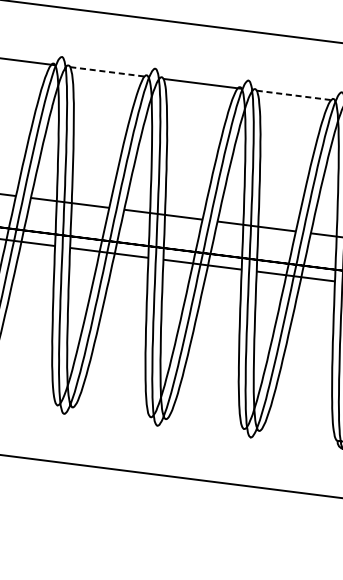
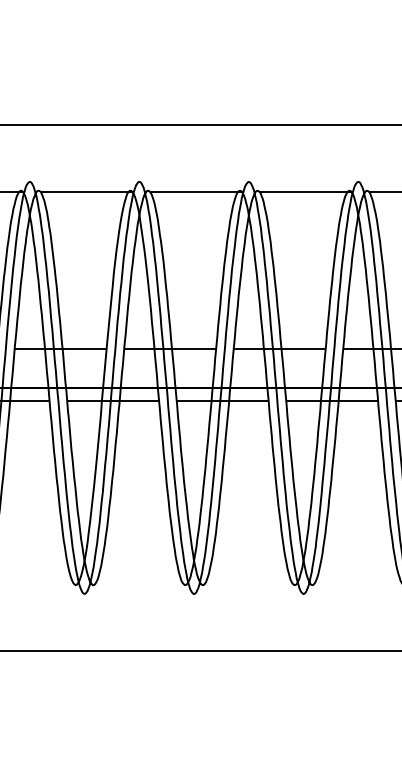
line: (109, 72) -> (87, 192), dashed -> solid
line: (295, 95) -> (305, 192), dashed -> solid

